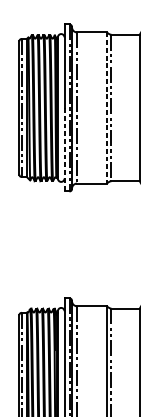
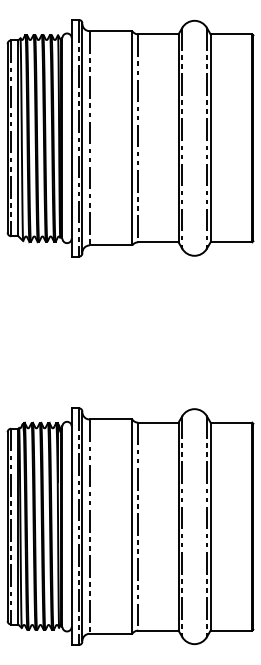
line: (107, 108) -> (132, 138), dashed -> solid
line: (64, 150) -> (71, 198), dashed -> solid

